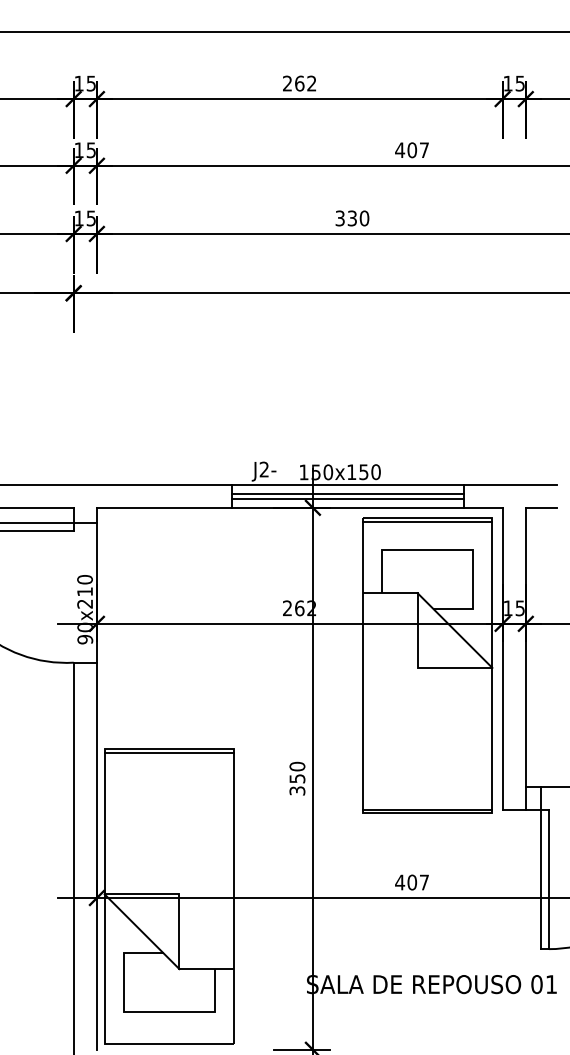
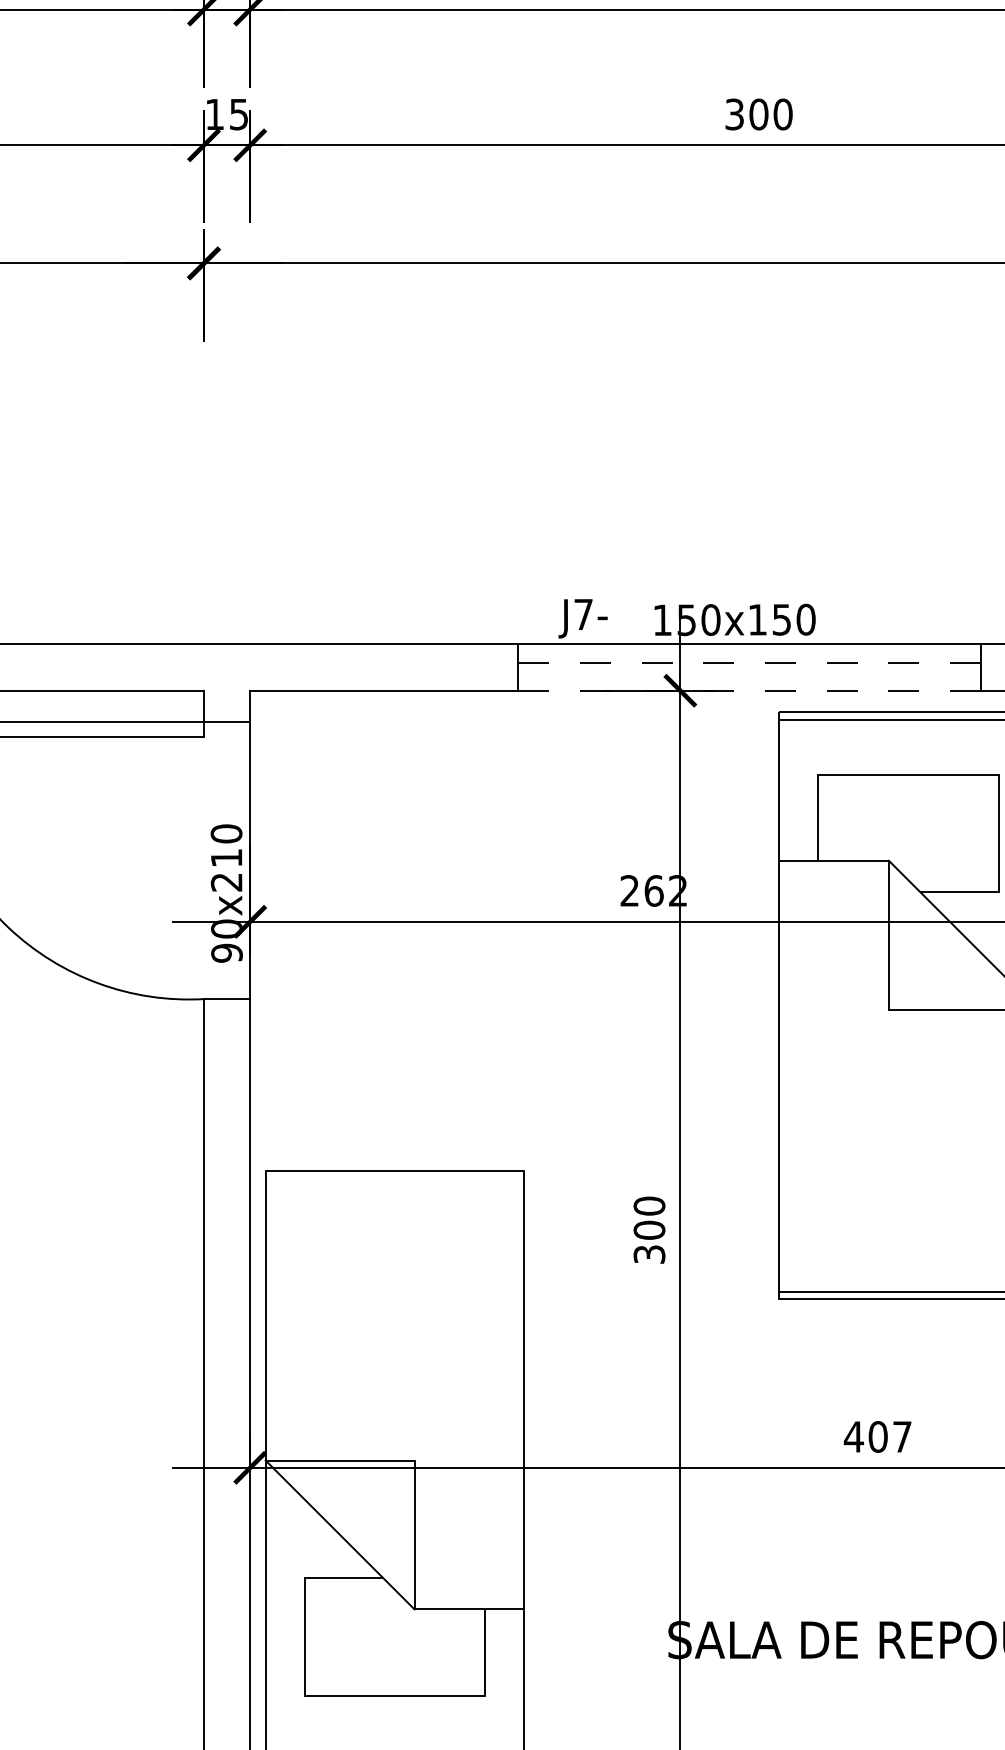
text: (352, 218) -> (759, 114), 330 -> 300
text: (263, 469) -> (581, 614), J2- -> J7-
line: (348, 493) -> (751, 662), solid -> dashed
line: (347, 498) -> (749, 672), removed
line: (348, 507) -> (751, 690), solid -> dashed
line: (169, 752) -> (394, 1177), removed
text: (297, 778) -> (649, 1229), 350 -> 300

